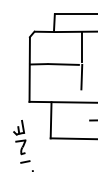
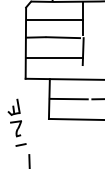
line: (55, 48) -> (54, 20), added
line: (55, 82) -> (54, 57), added
line: (68, 120) -> (68, 99), added

